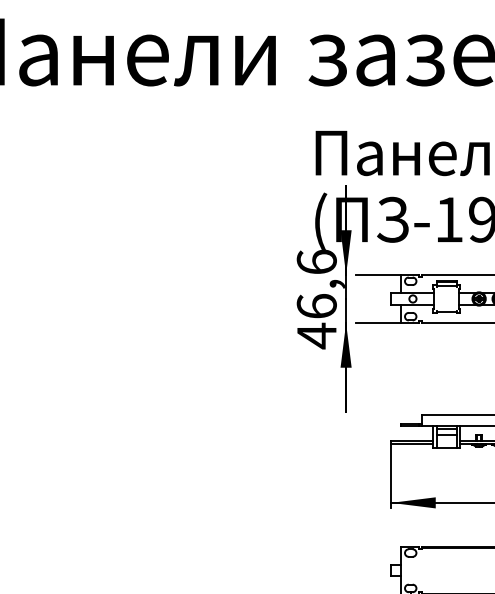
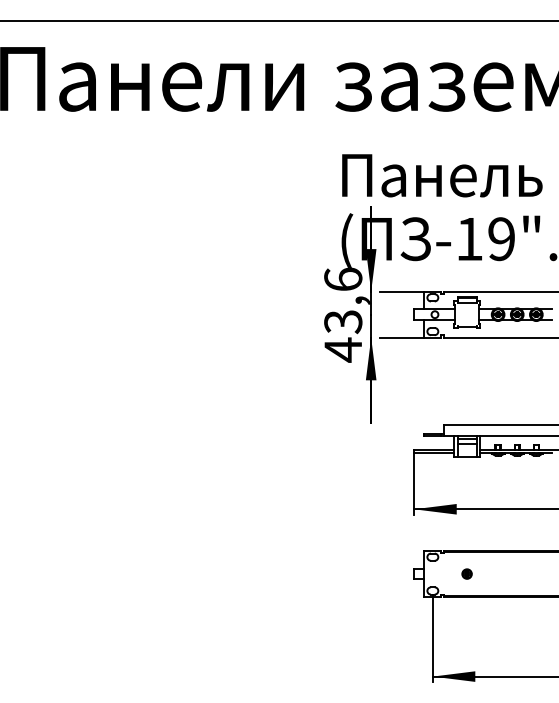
text: (317, 306) -> (343, 321), 46,6 -> 43,6
part: (445, 570) -> (466, 573), added

